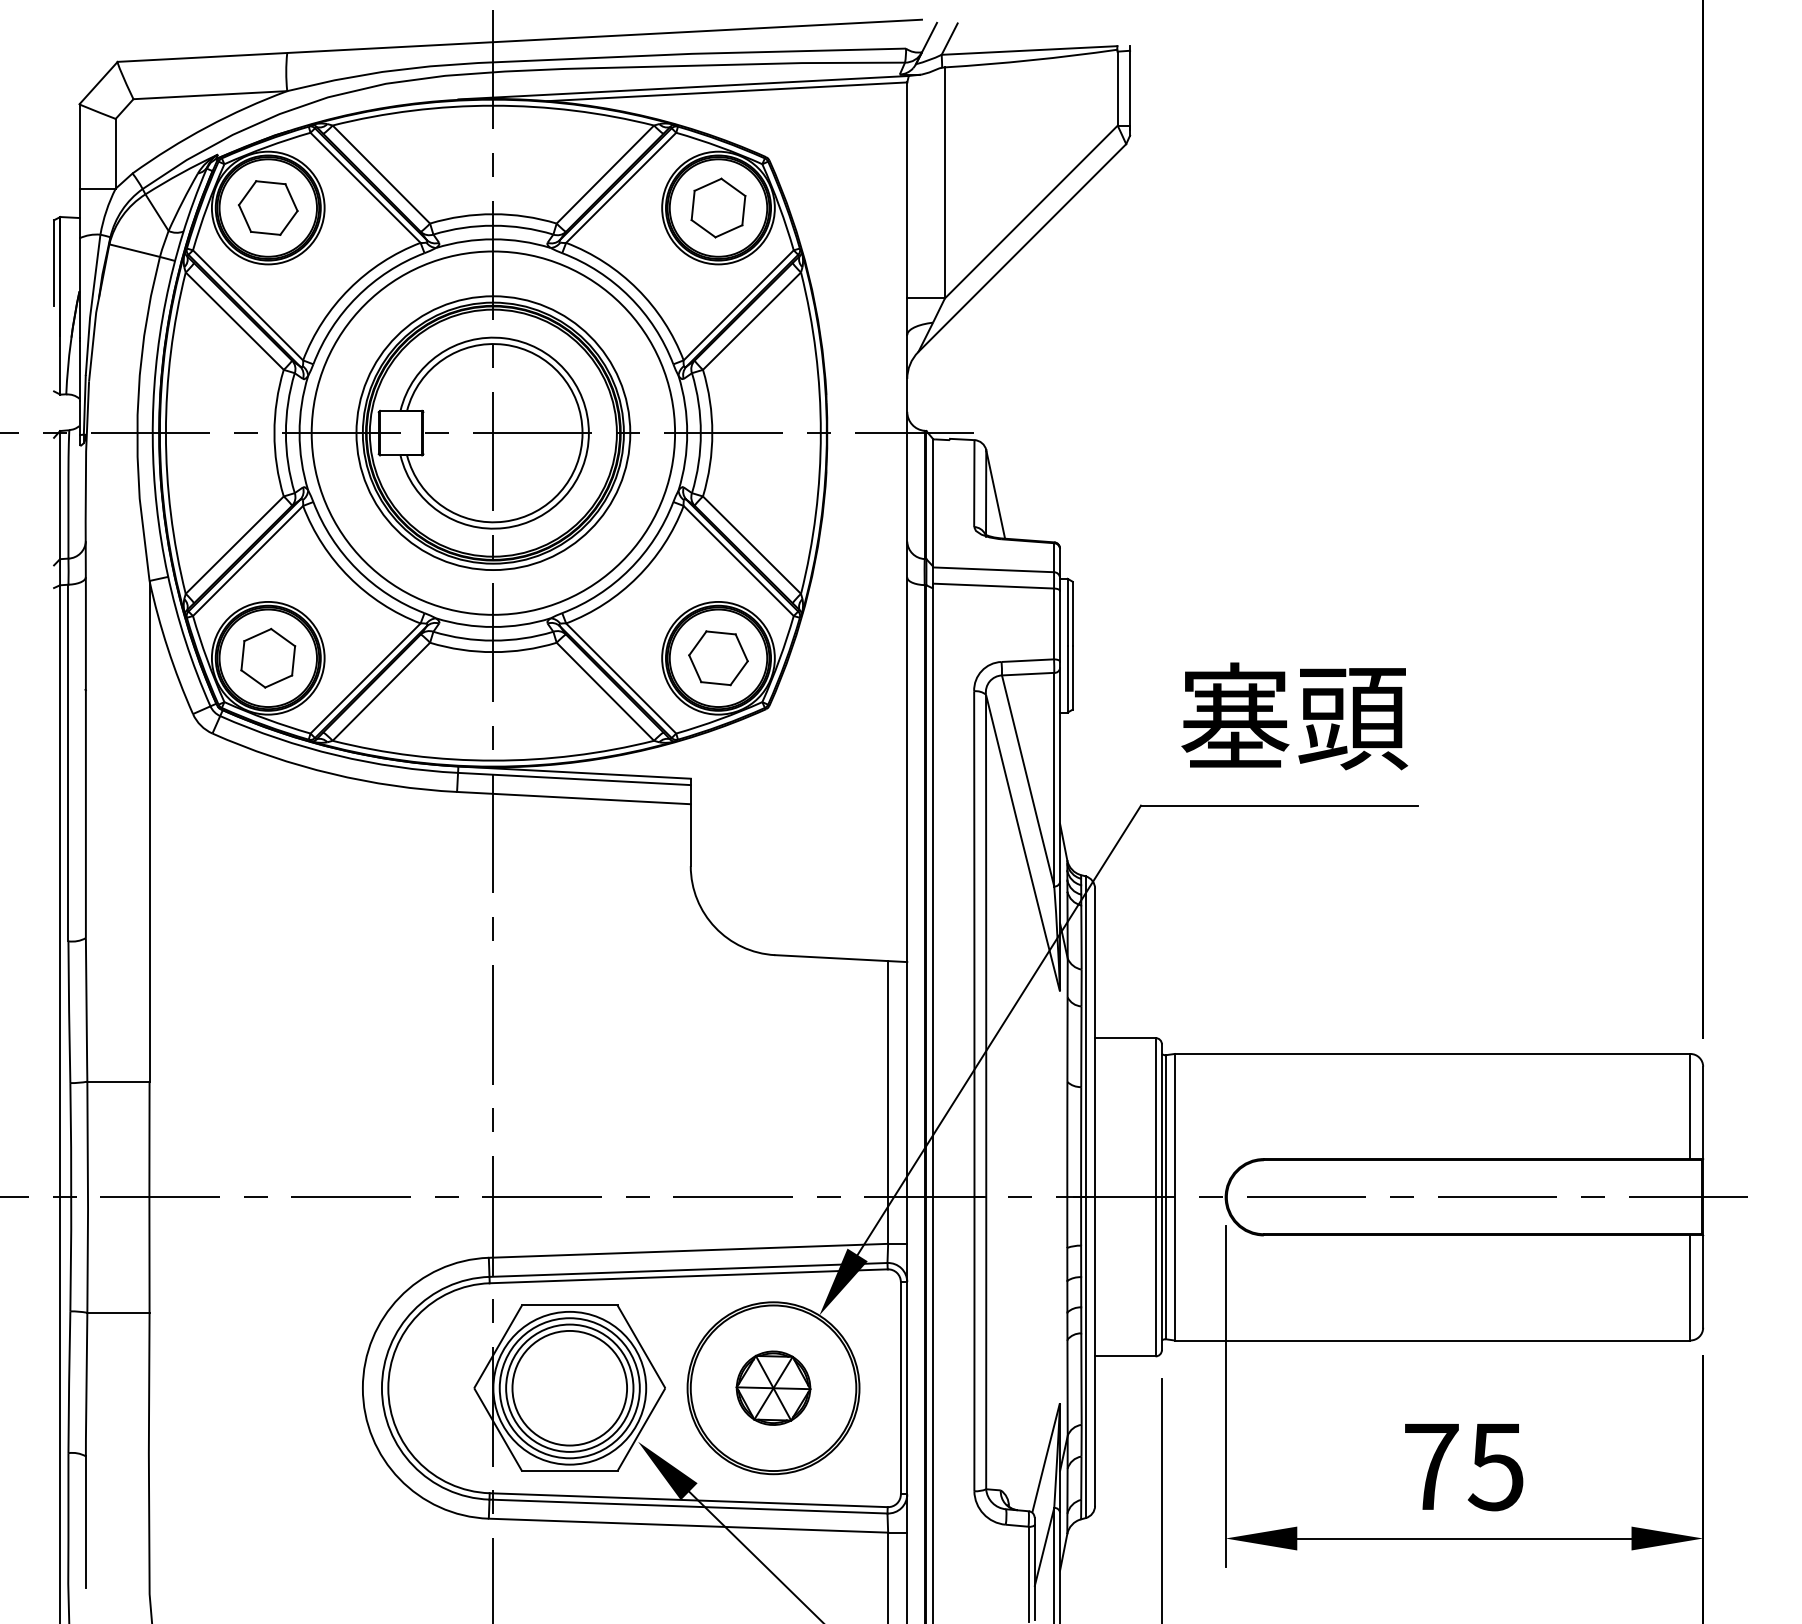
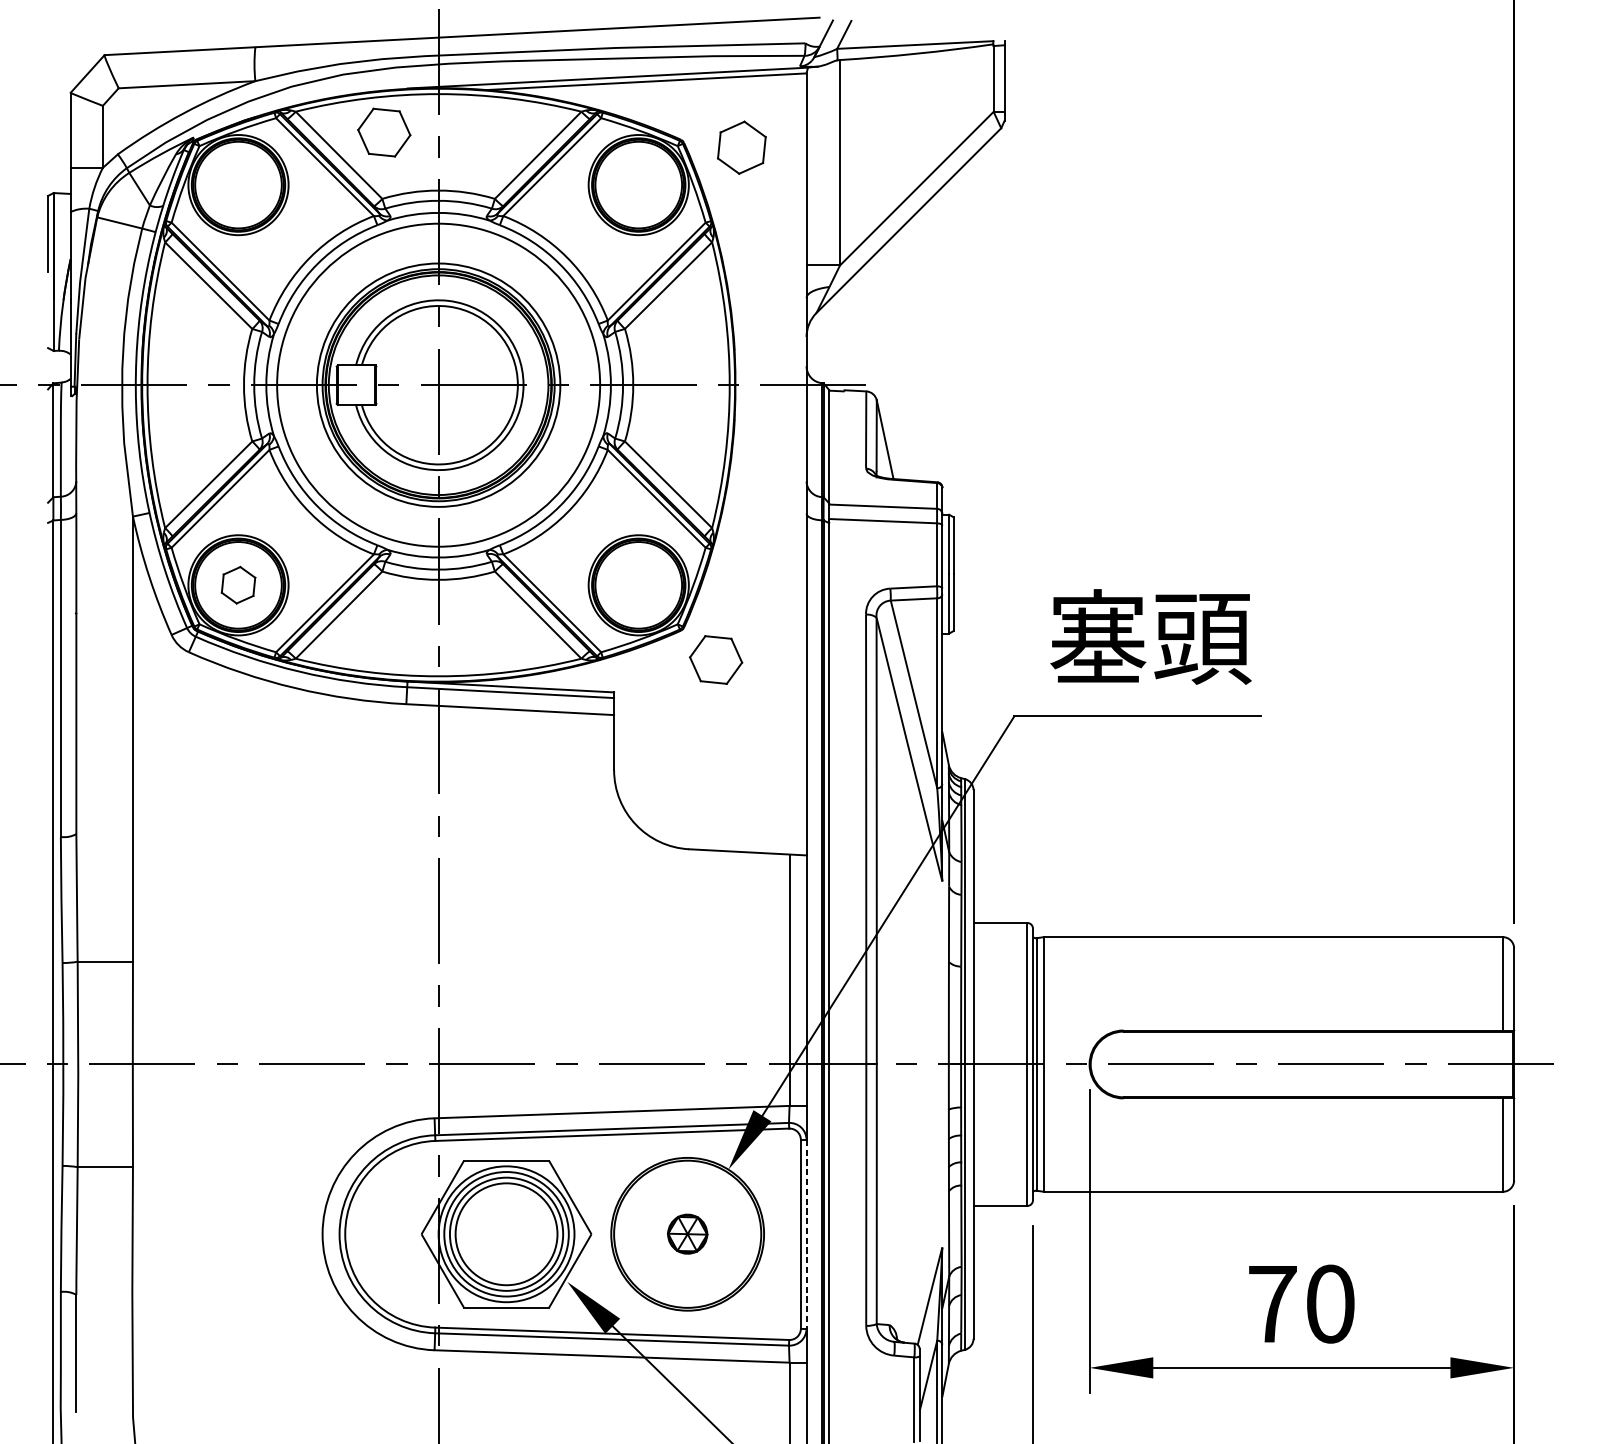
part: (268, 207) -> (384, 132), moved
part: (718, 207) -> (741, 147), moved
part: (268, 657) -> (238, 584), size x0.7
part: (718, 658) -> (716, 660), moved
part: (773, 1387) -> (687, 1233), size x0.6
line: (907, 1388) -> (806, 1234), solid -> dashed
text: (1495, 1466) -> (1329, 1303), 75 -> 70

